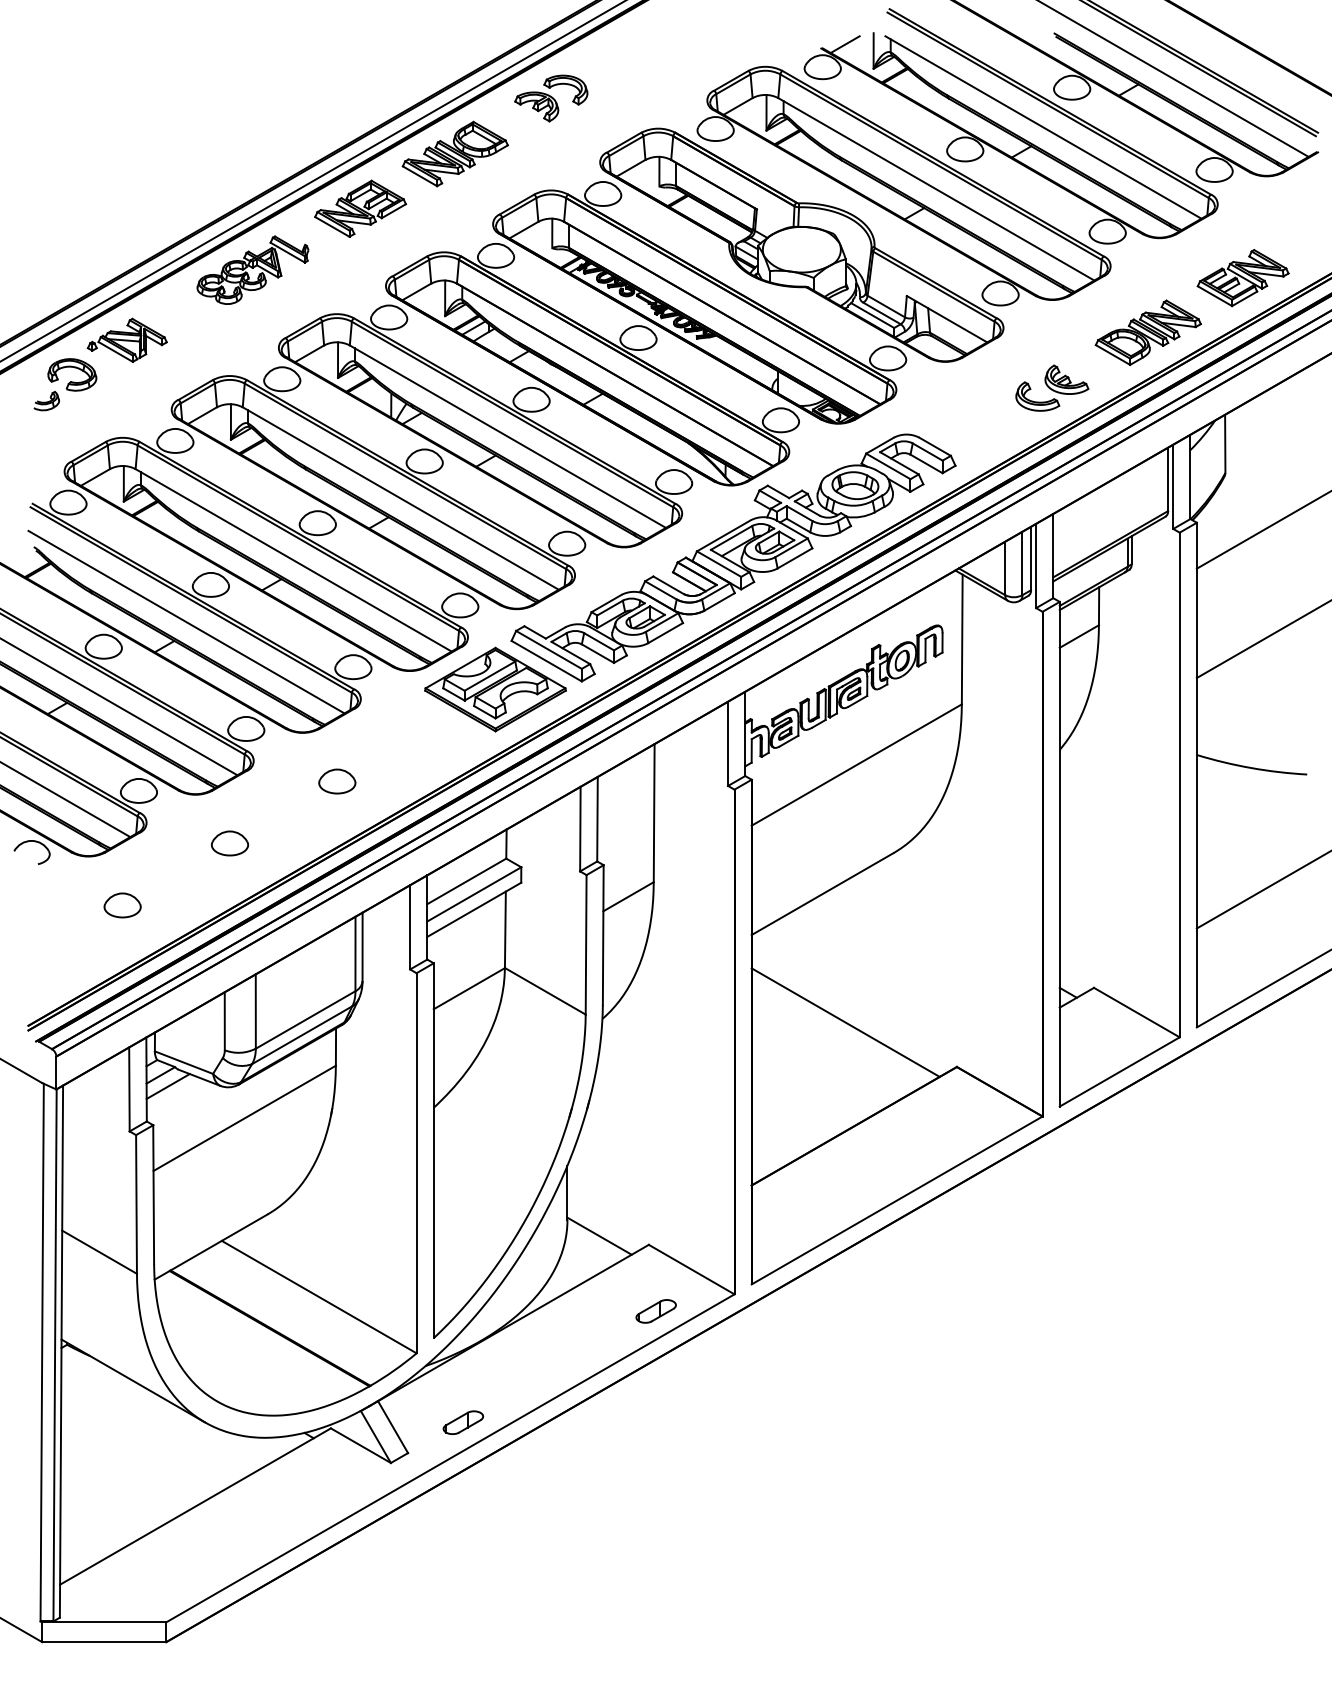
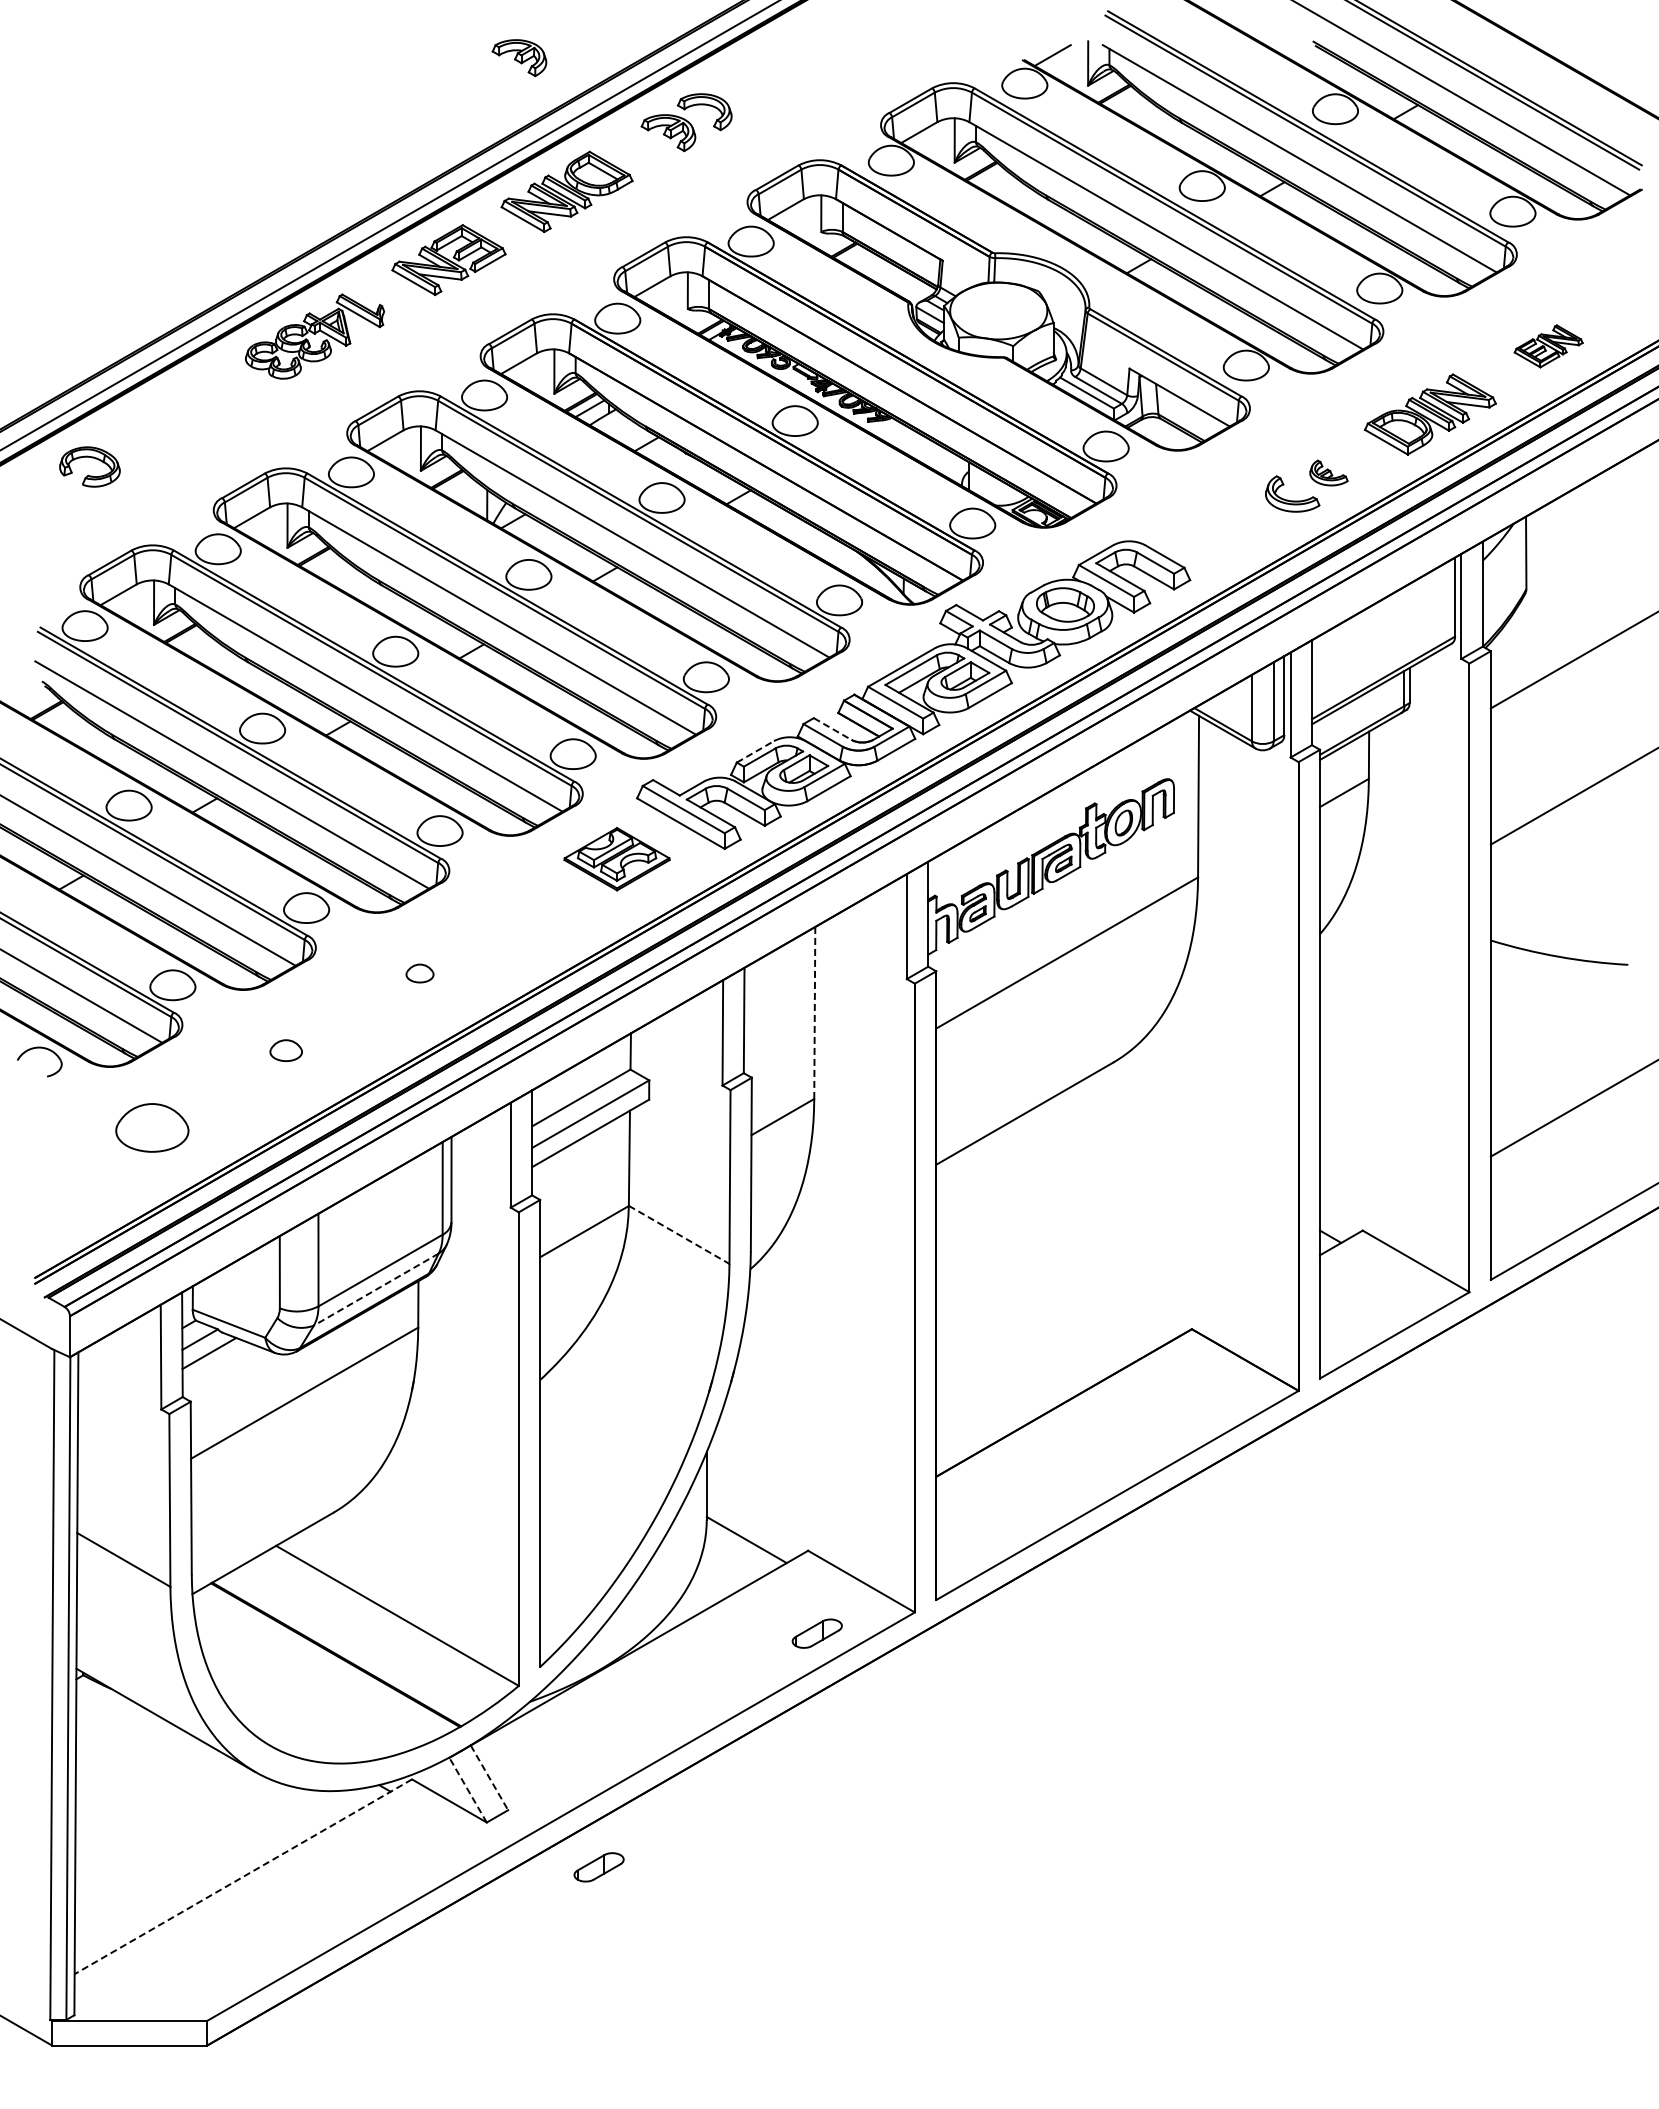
part: (417, 47) -> (519, 58), added
part: (1243, 278) -> (1548, 346), size x0.6
part: (127, 339) -> (158, 423), removed
part: (1066, 379) -> (1328, 472), size x0.7
part: (47, 401) -> (58, 499), removed
line: (668, 585) -> (832, 729), solid -> dashed
line: (606, 603) -> (755, 751), solid -> dashed
part: (495, 689) -> (616, 859), size x0.6
part: (336, 781) -> (419, 973), size x0.6
line: (653, 813) -> (814, 1013), solid -> dashed
part: (229, 843) -> (285, 1050), size x0.7
part: (122, 905) -> (152, 1127), size x1.6
line: (545, 991) -> (679, 1235), solid -> dashed
line: (845, 1022) -> (1053, 1273), removed
line: (301, 1035) -> (375, 1289), solid -> dashed
part: (462, 1422) -> (598, 1867), moved
line: (393, 1427) -> (489, 1778), solid -> dashed
line: (375, 1436) -> (467, 1789), solid -> dashed
line: (195, 1506) -> (243, 1876), solid -> dashed

